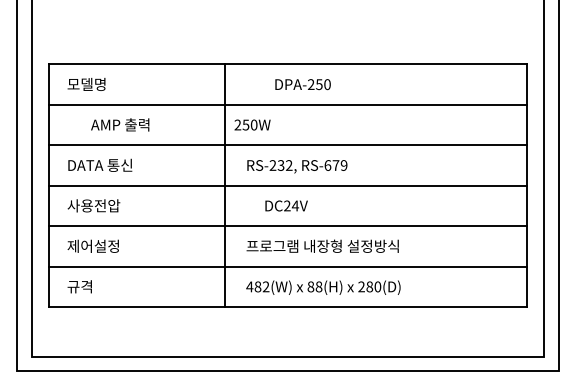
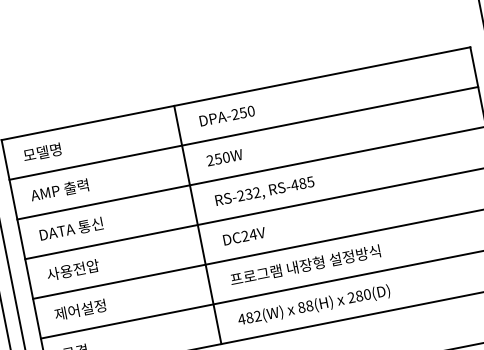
text: (302, 84) -> (226, 116), moved
text: (120, 124) -> (59, 189), moved
text: (252, 124) -> (224, 157), moved
text: (335, 165) -> (302, 183), RS-679 -> RS-485
text: (286, 205) -> (244, 235), moved

